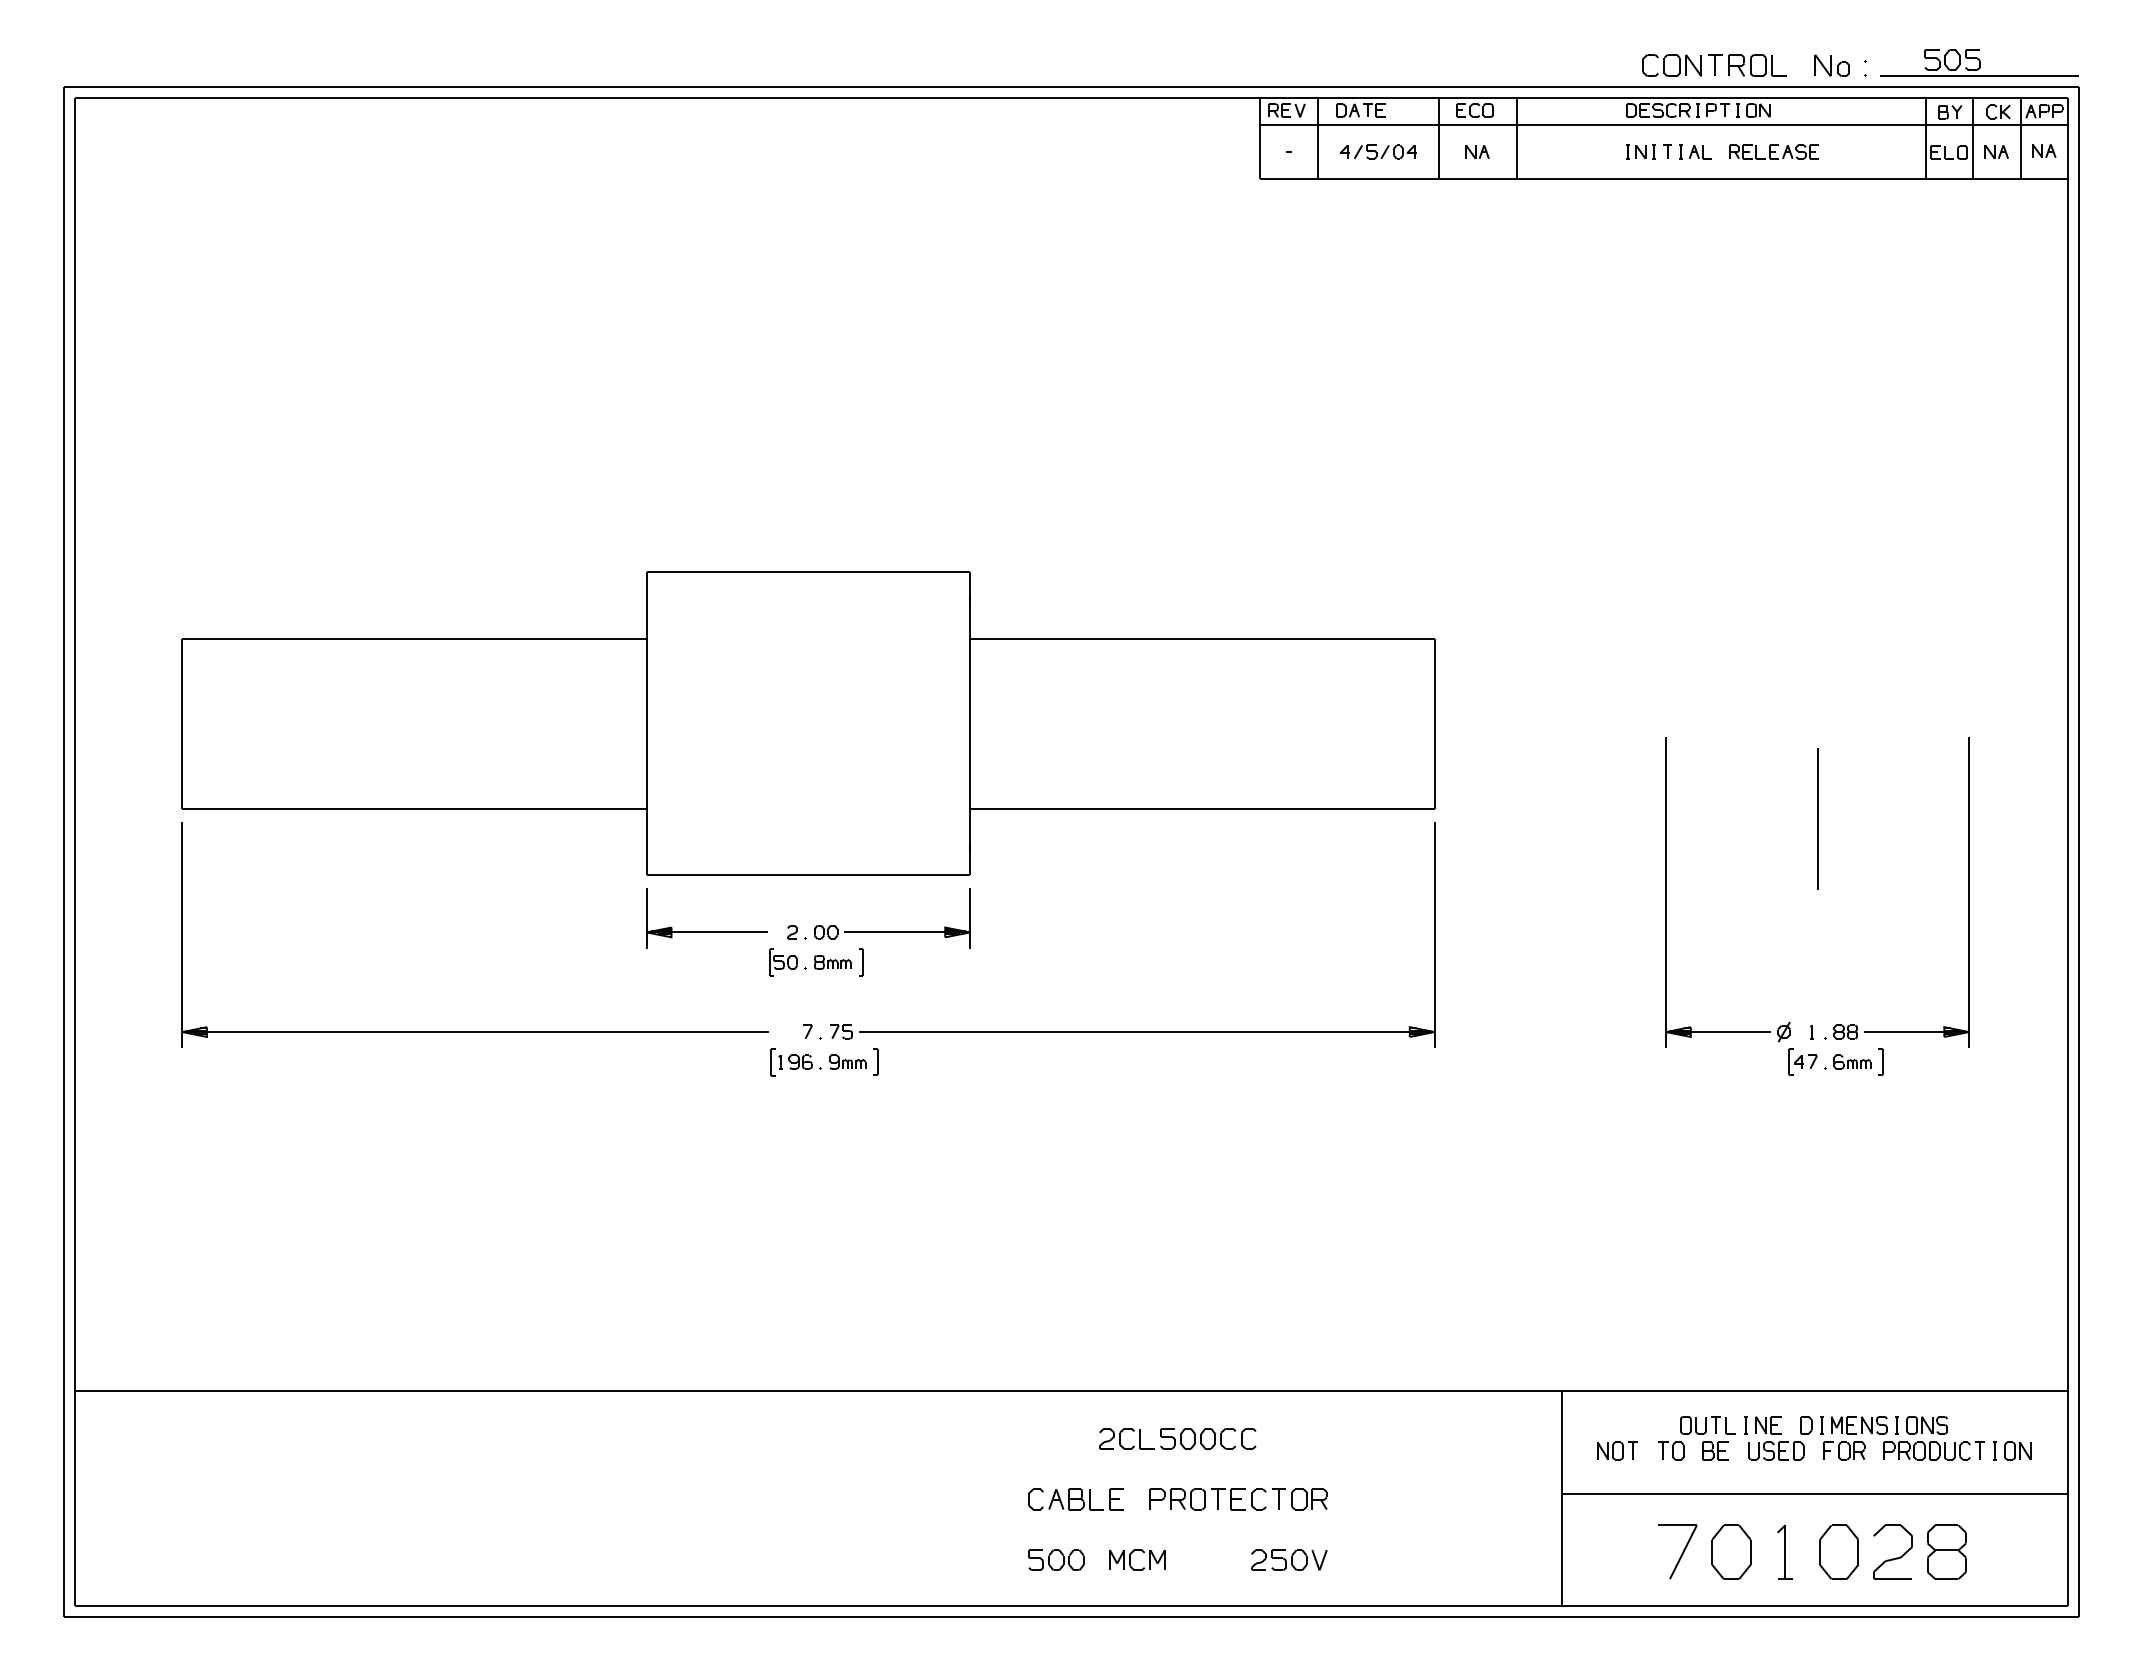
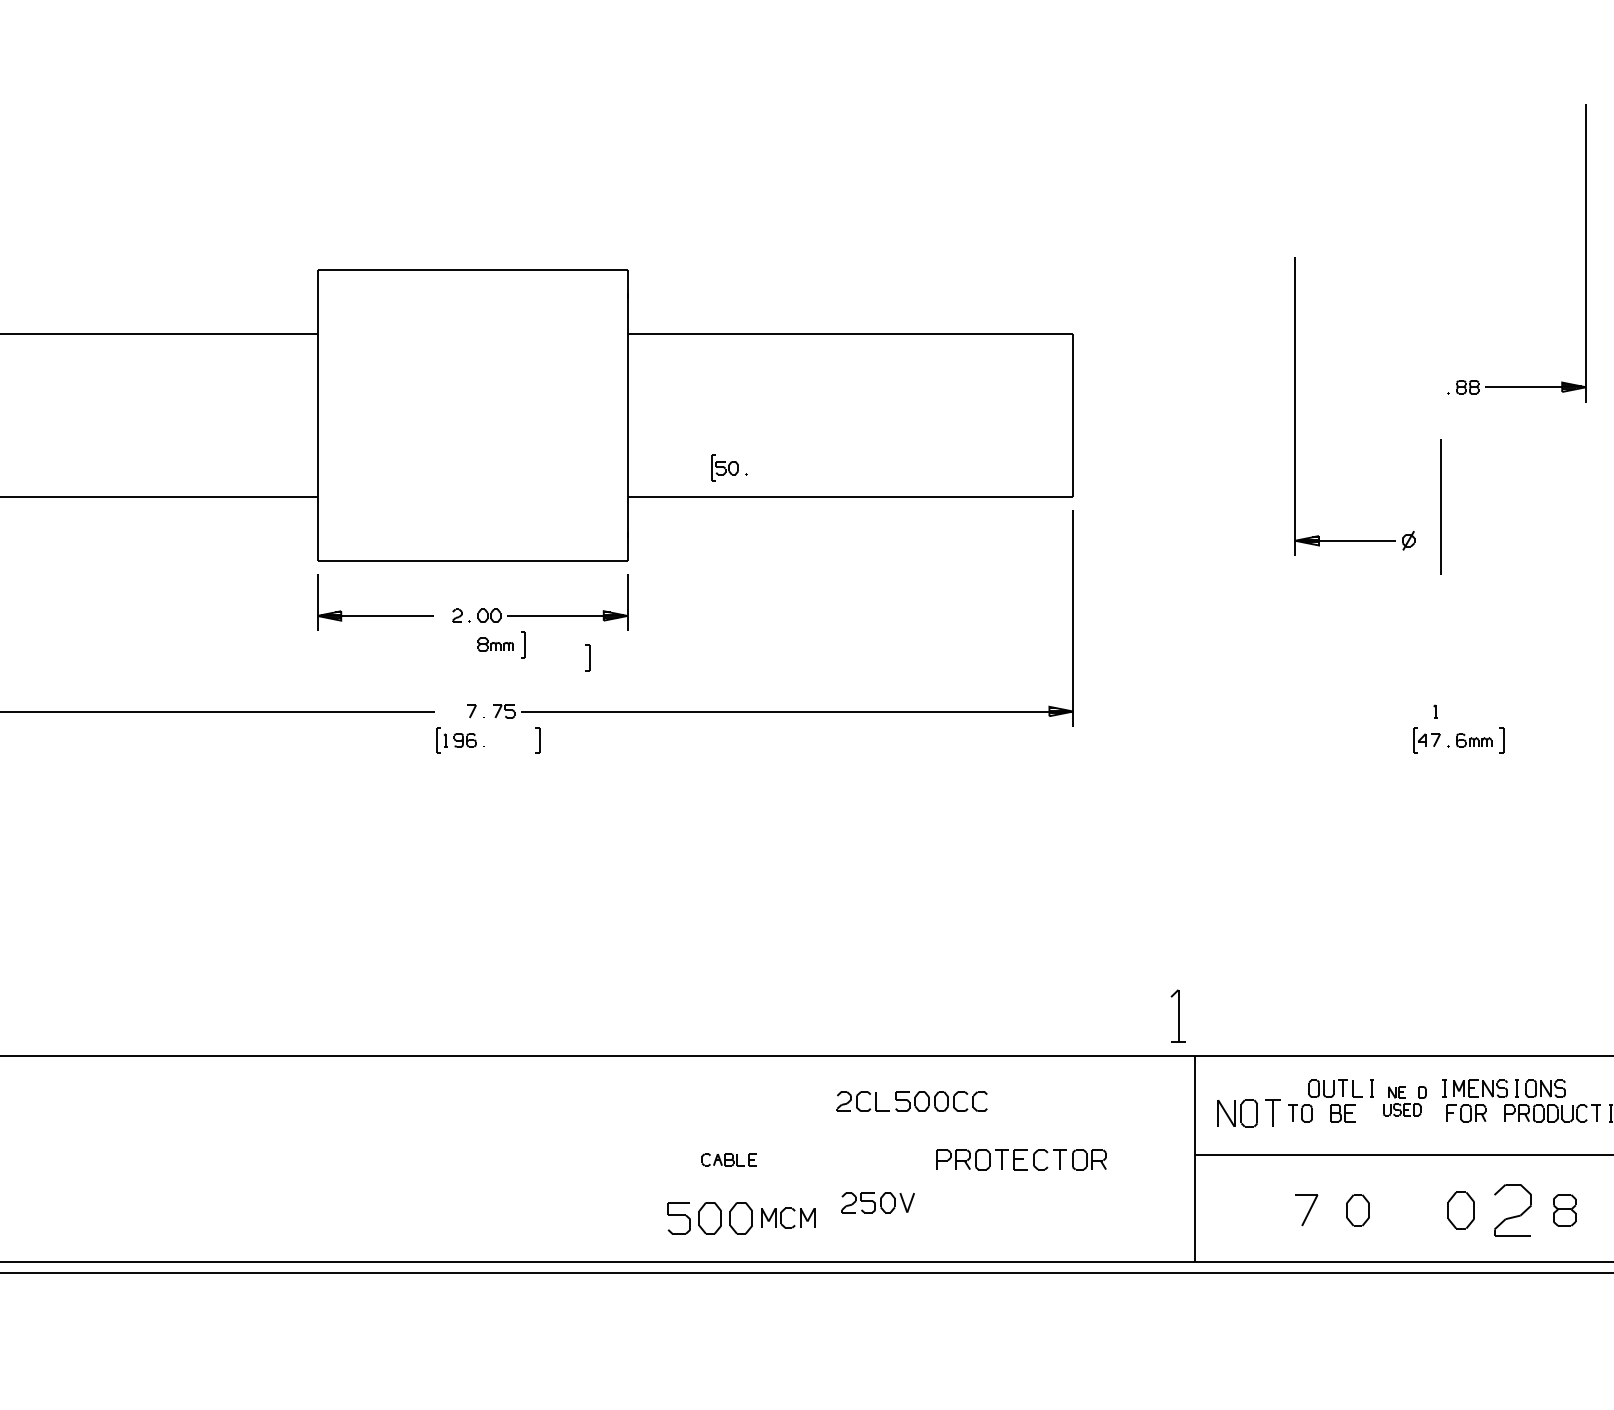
part: (1666, 892) -> (1295, 406), moved
part: (1968, 892) -> (1585, 253), moved
part: (787, 962) -> (728, 468), moved
part: (928, 976) -> (587, 658), added
part: (847, 1061) -> (510, 739), removed
part: (1177, 1438) -> (911, 1101), moved
part: (1780, 1438) -> (1405, 1101), size x0.7
part: (1617, 1450) -> (1248, 1112), size x1.6
part: (1075, 1499) -> (728, 1159), size x0.6
part: (1238, 1499) -> (1021, 1159), moved
part: (1677, 1551) -> (1306, 1209), size x0.6
part: (1731, 1551) -> (1358, 1209), size x0.6
part: (1784, 1551) -> (1177, 1015), moved
part: (1838, 1551) -> (1460, 1209), size x0.7
part: (1946, 1551) -> (1564, 1209), size x0.6
part: (1056, 1559) -> (710, 1217), size x1.6
part: (1289, 1559) -> (878, 1202), moved

